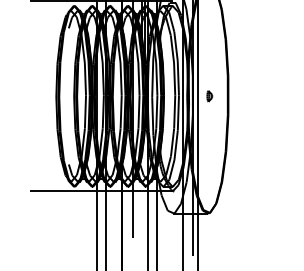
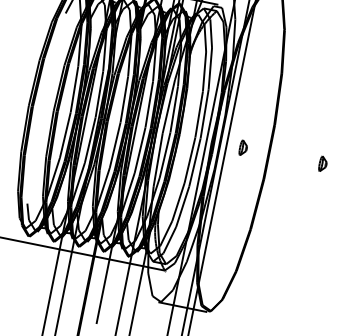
part: (266, 96) -> (322, 164), added

